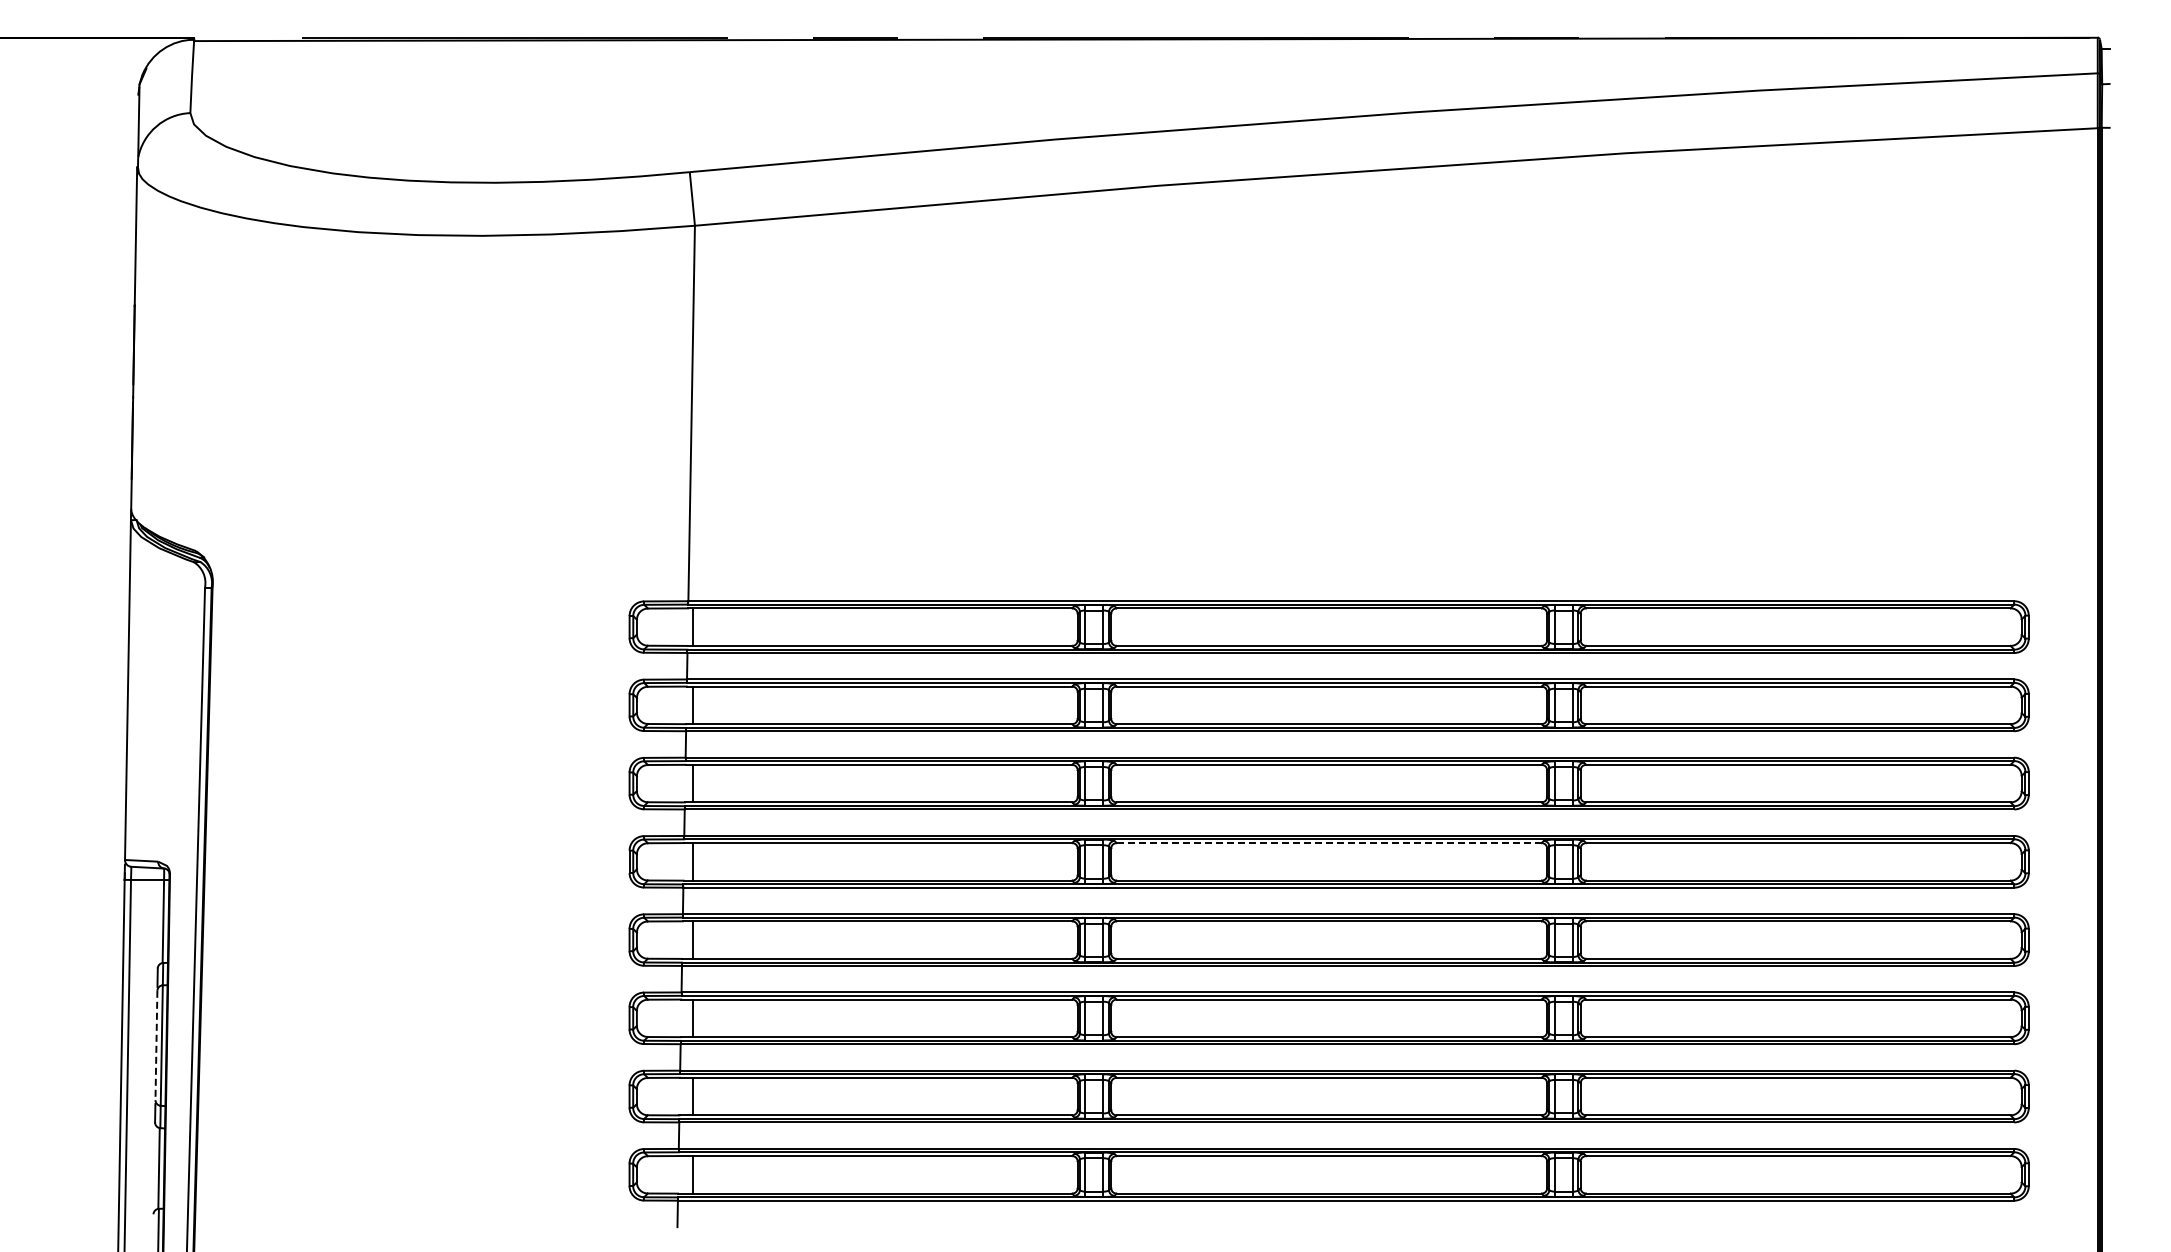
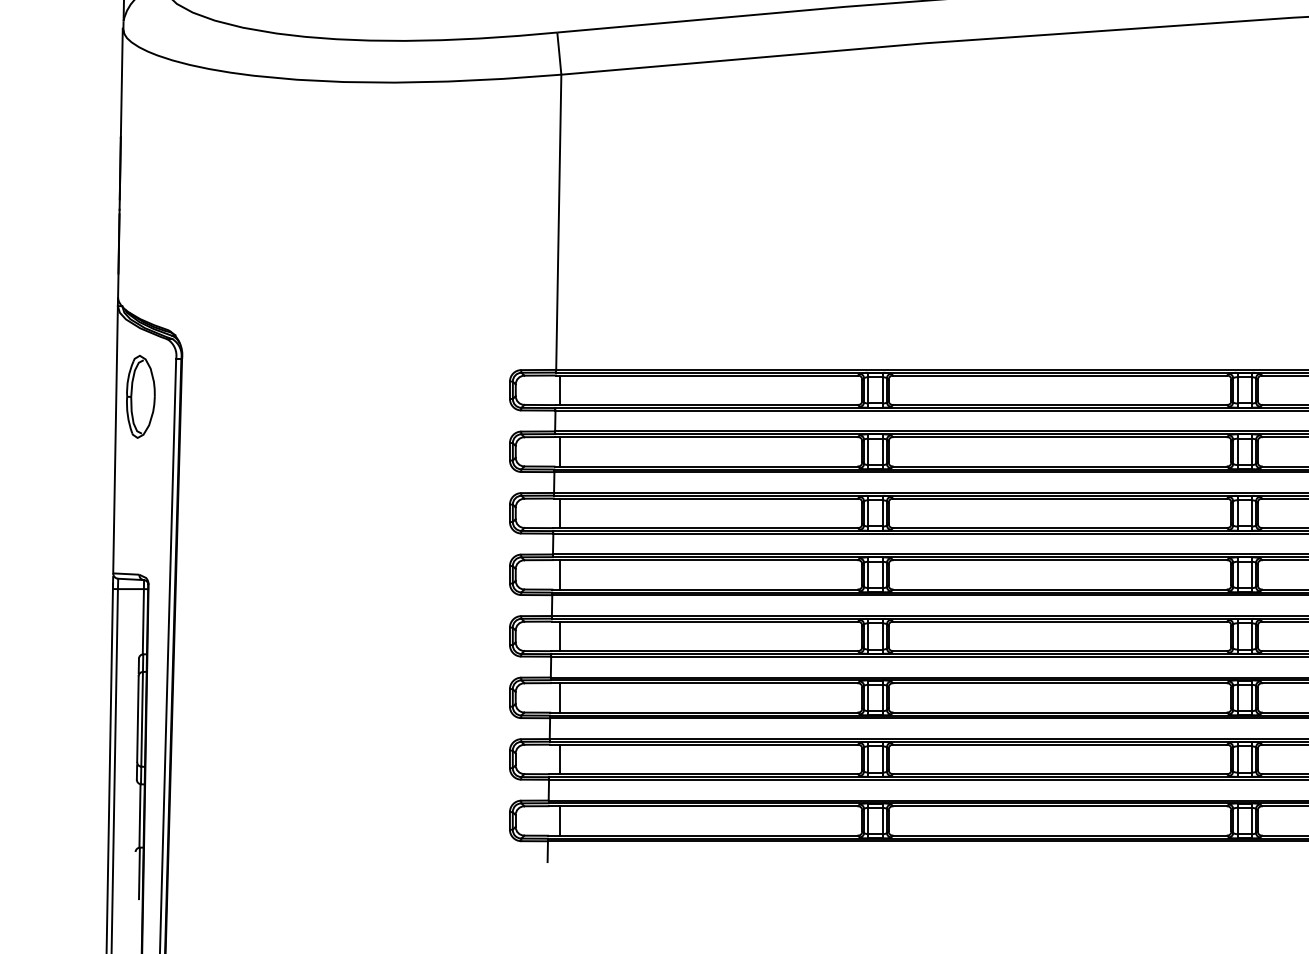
part: (159, 635) -> (140, 396), added
line: (1329, 843) -> (1060, 560), dashed -> solid
line: (156, 1045) -> (137, 719), dashed -> solid

